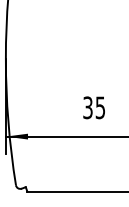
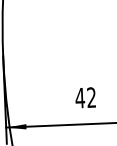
text: (93, 107) -> (85, 97), 35 -> 42

